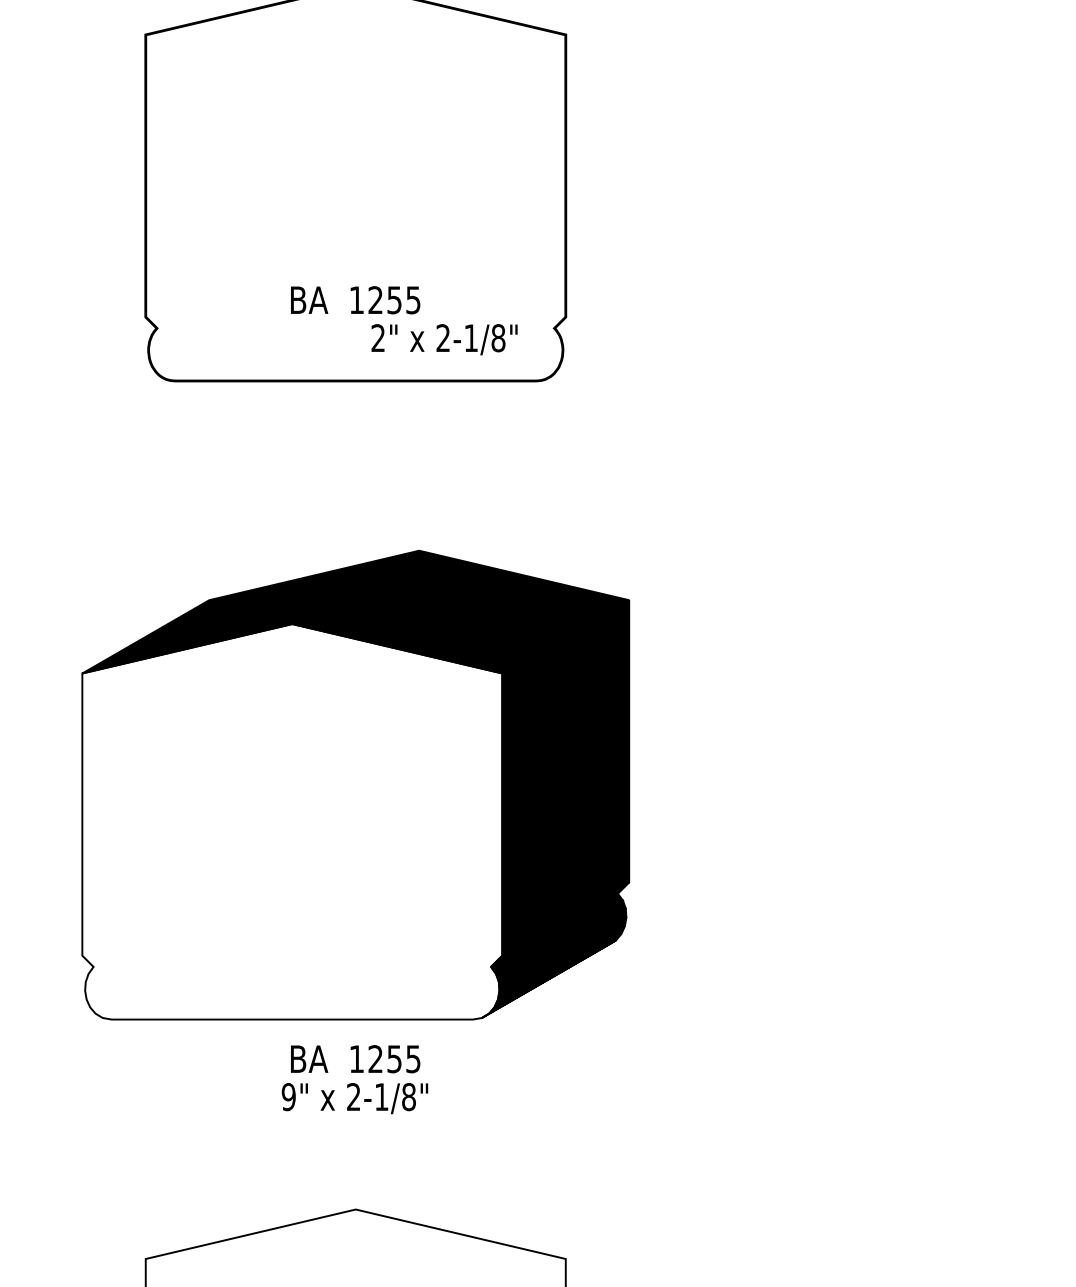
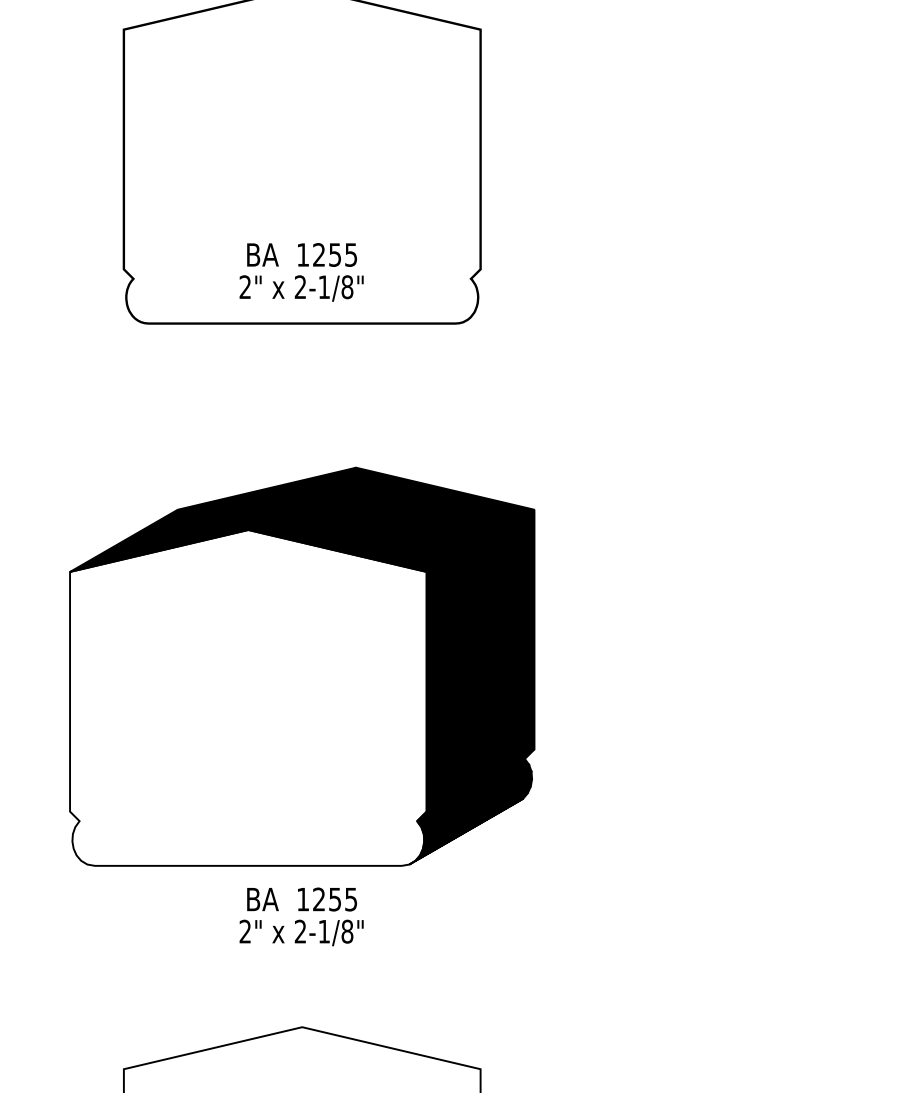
text: (444, 339) -> (301, 288), moved
text: (288, 1096) -> (245, 931), 9" -> 2"

